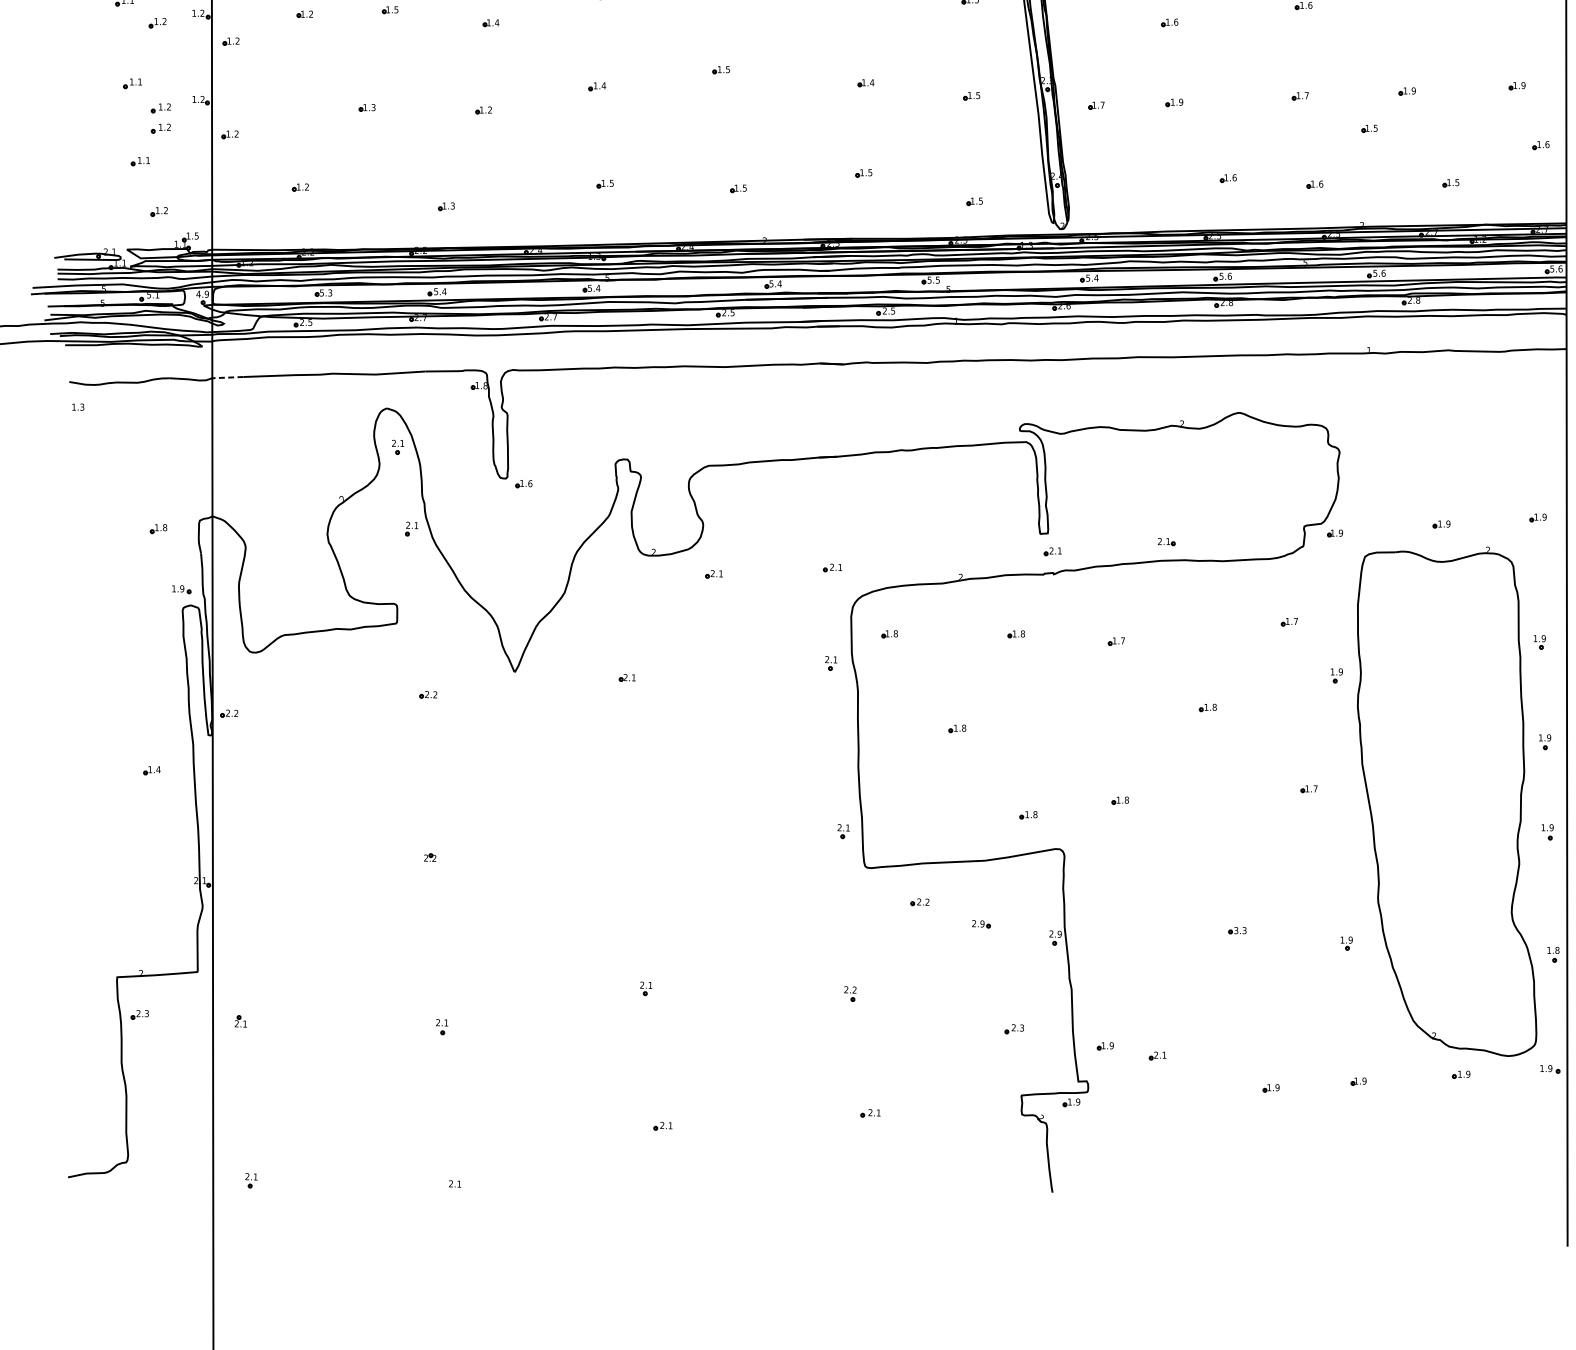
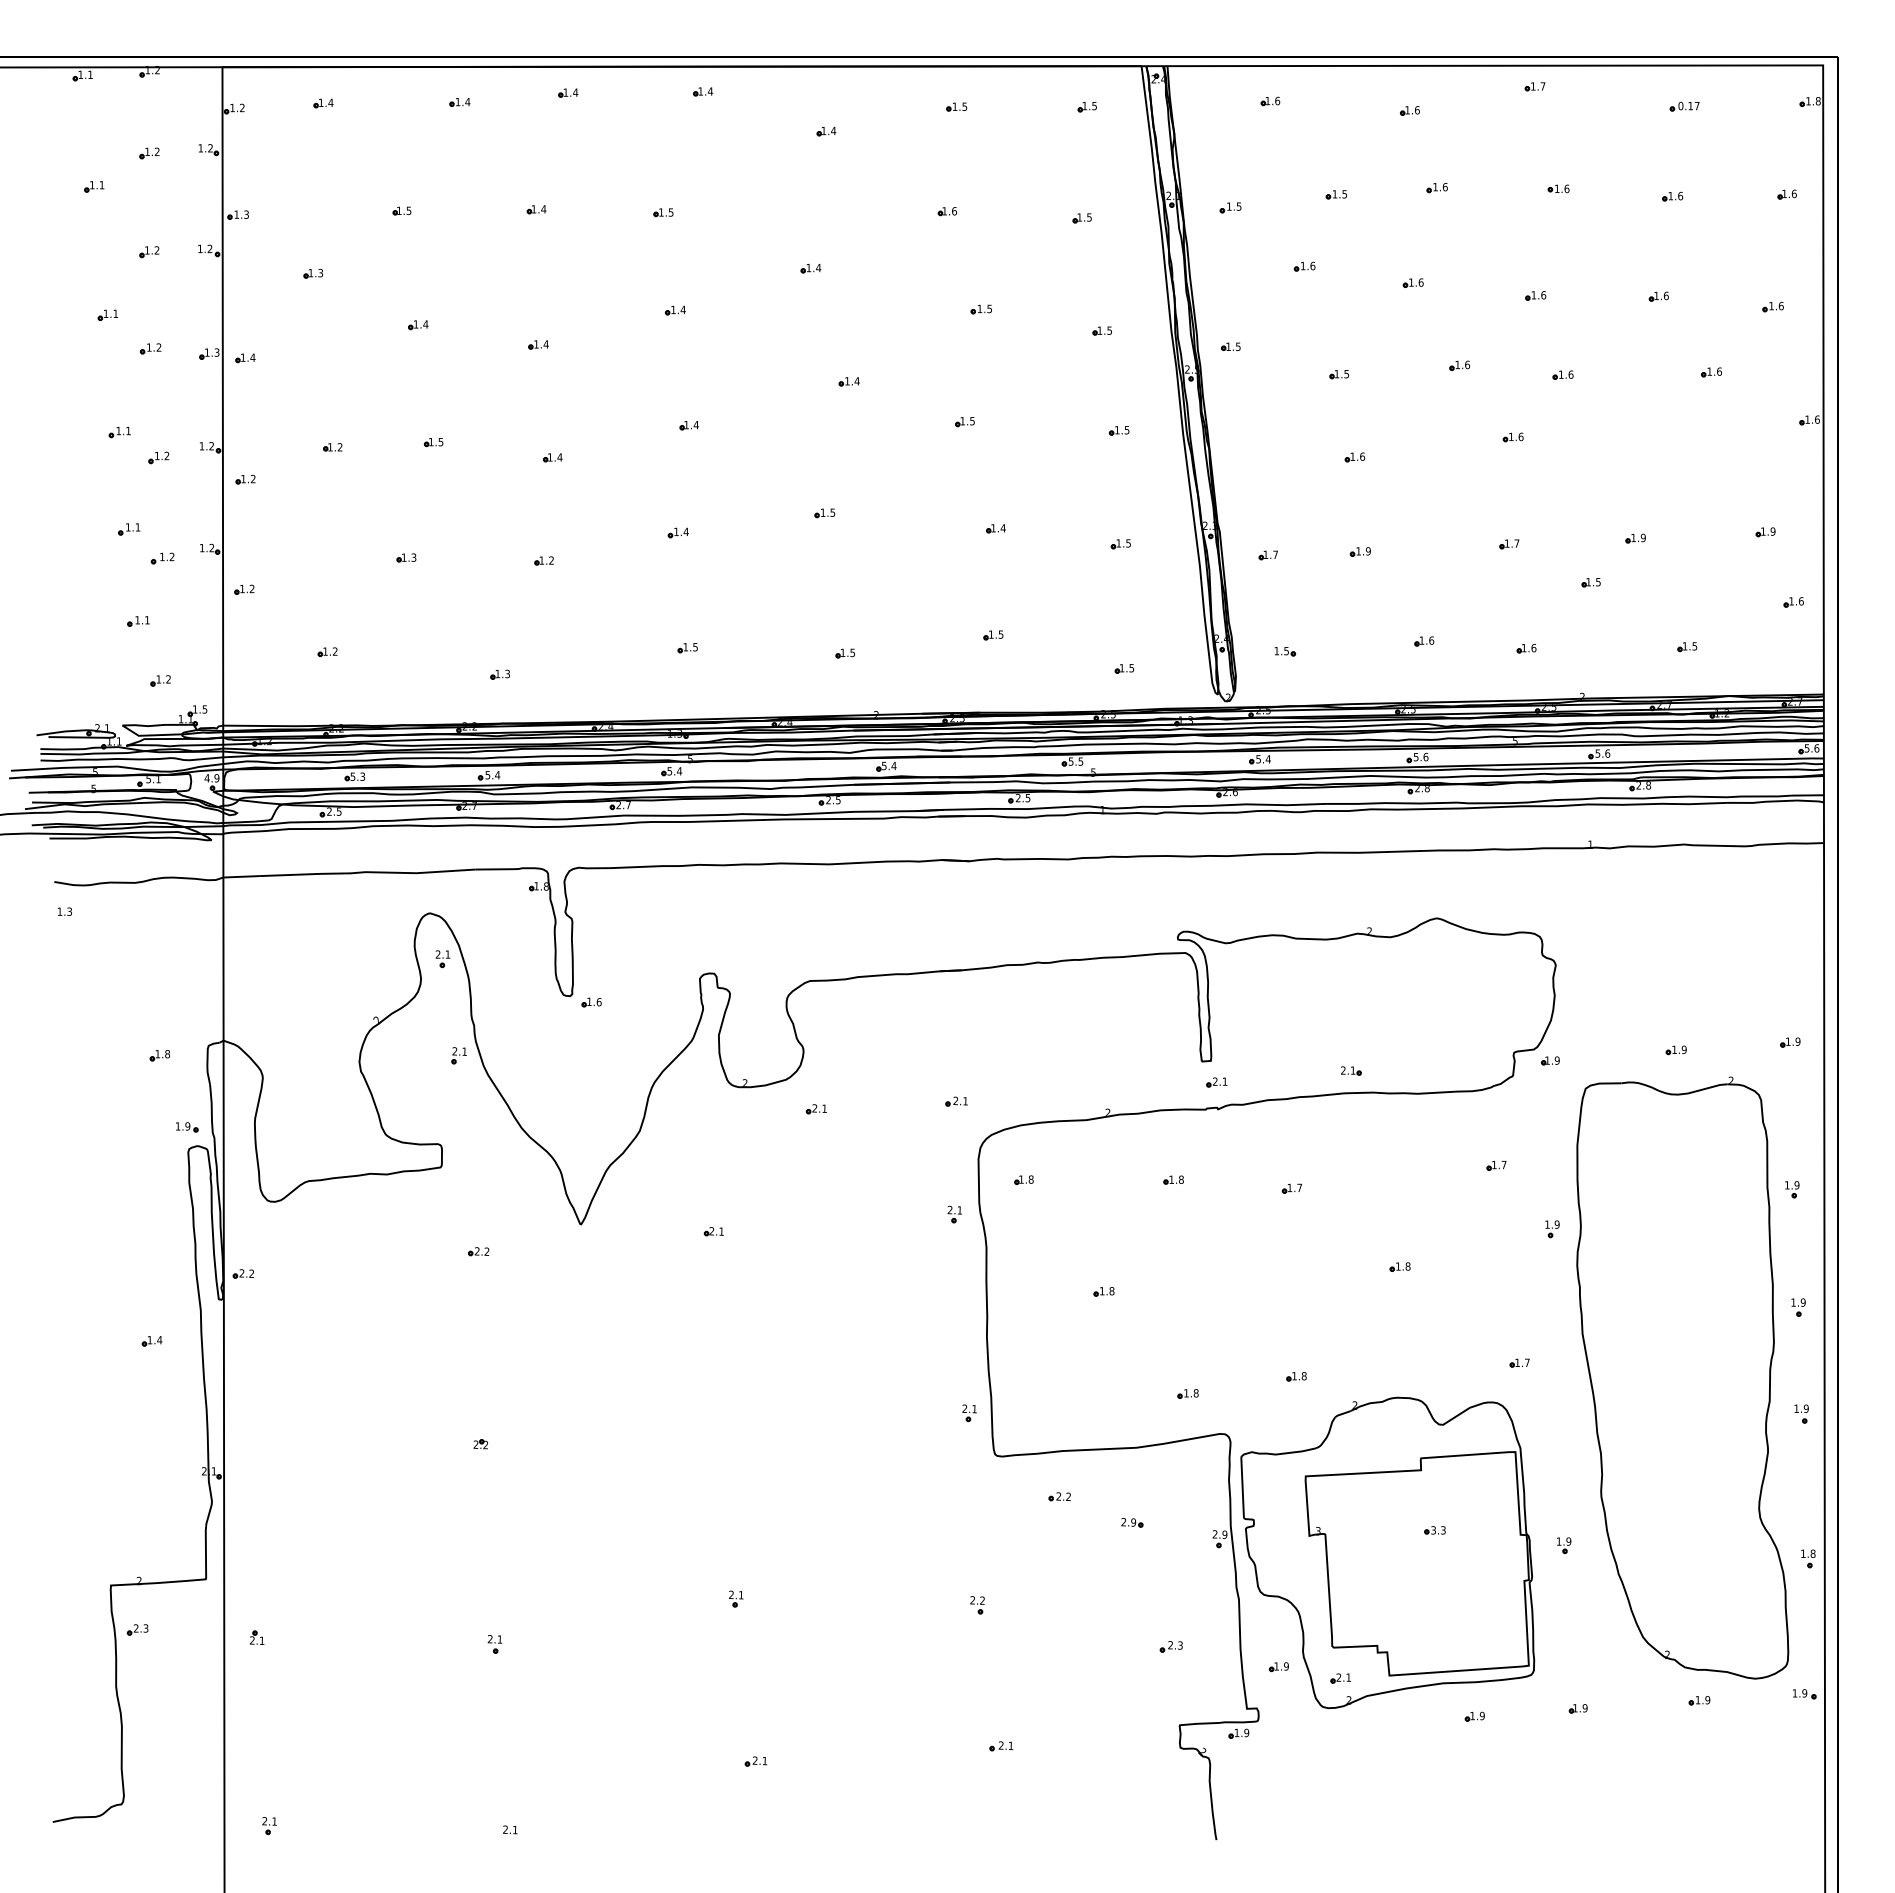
part: (160, 128) -> (162, 582), removed
part: (1110, 187) -> (1285, 651), added
line: (227, 377) -> (241, 876), dashed -> solid
part: (1197, 949) -> (1387, 1552), added

